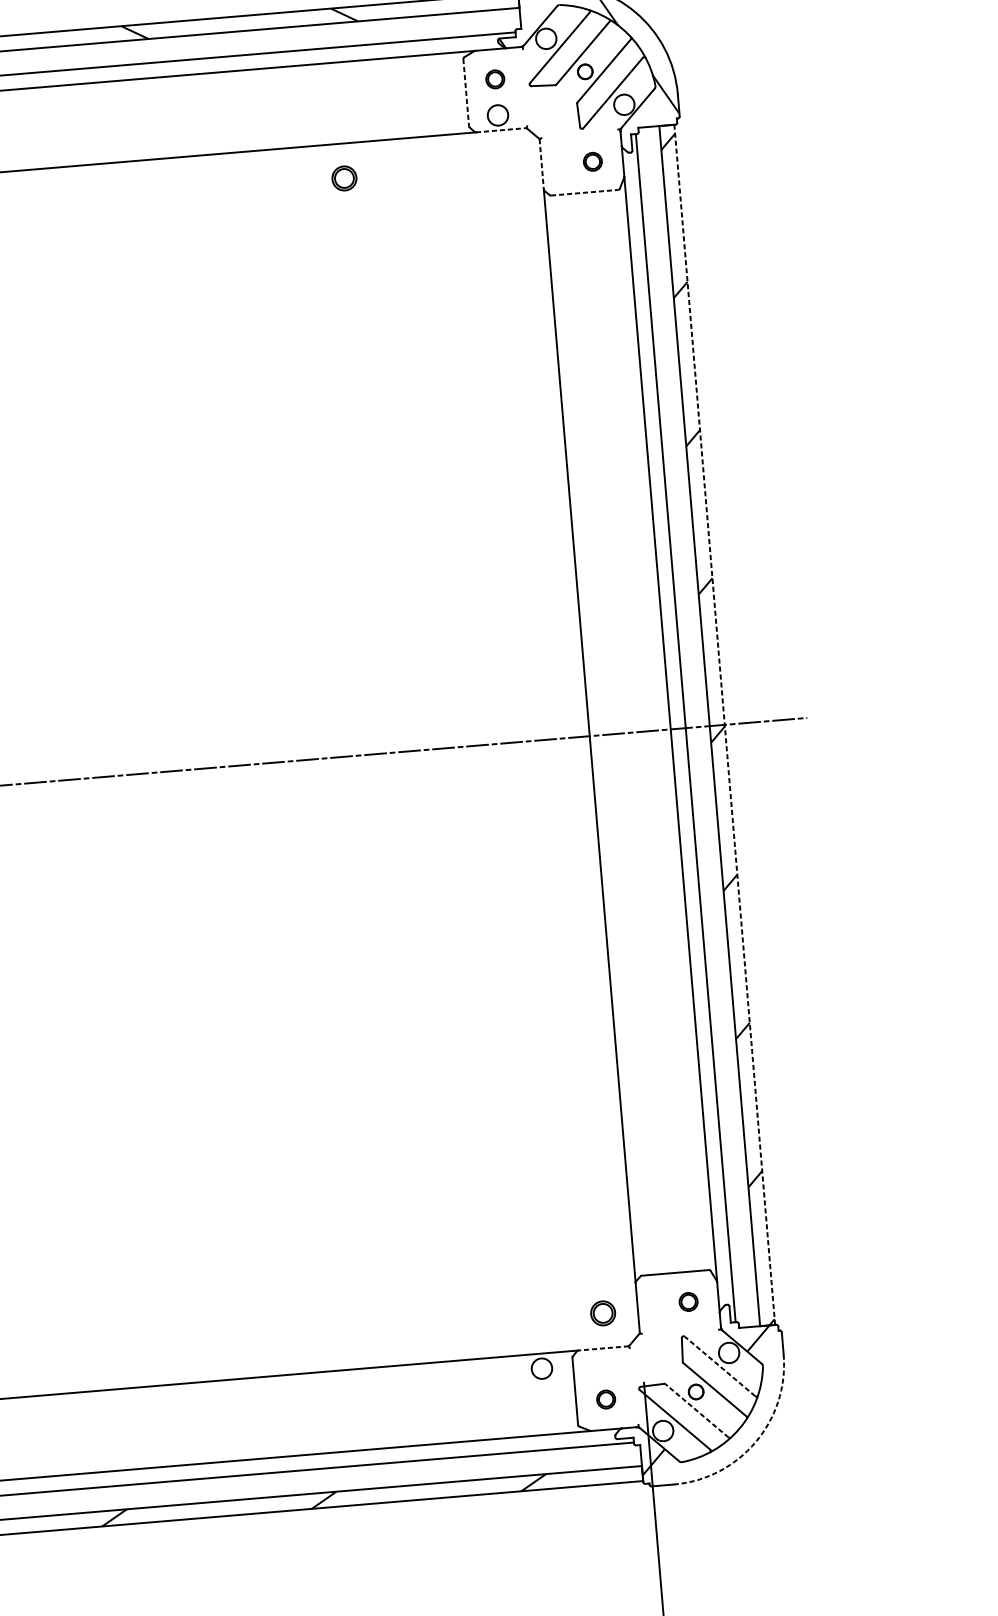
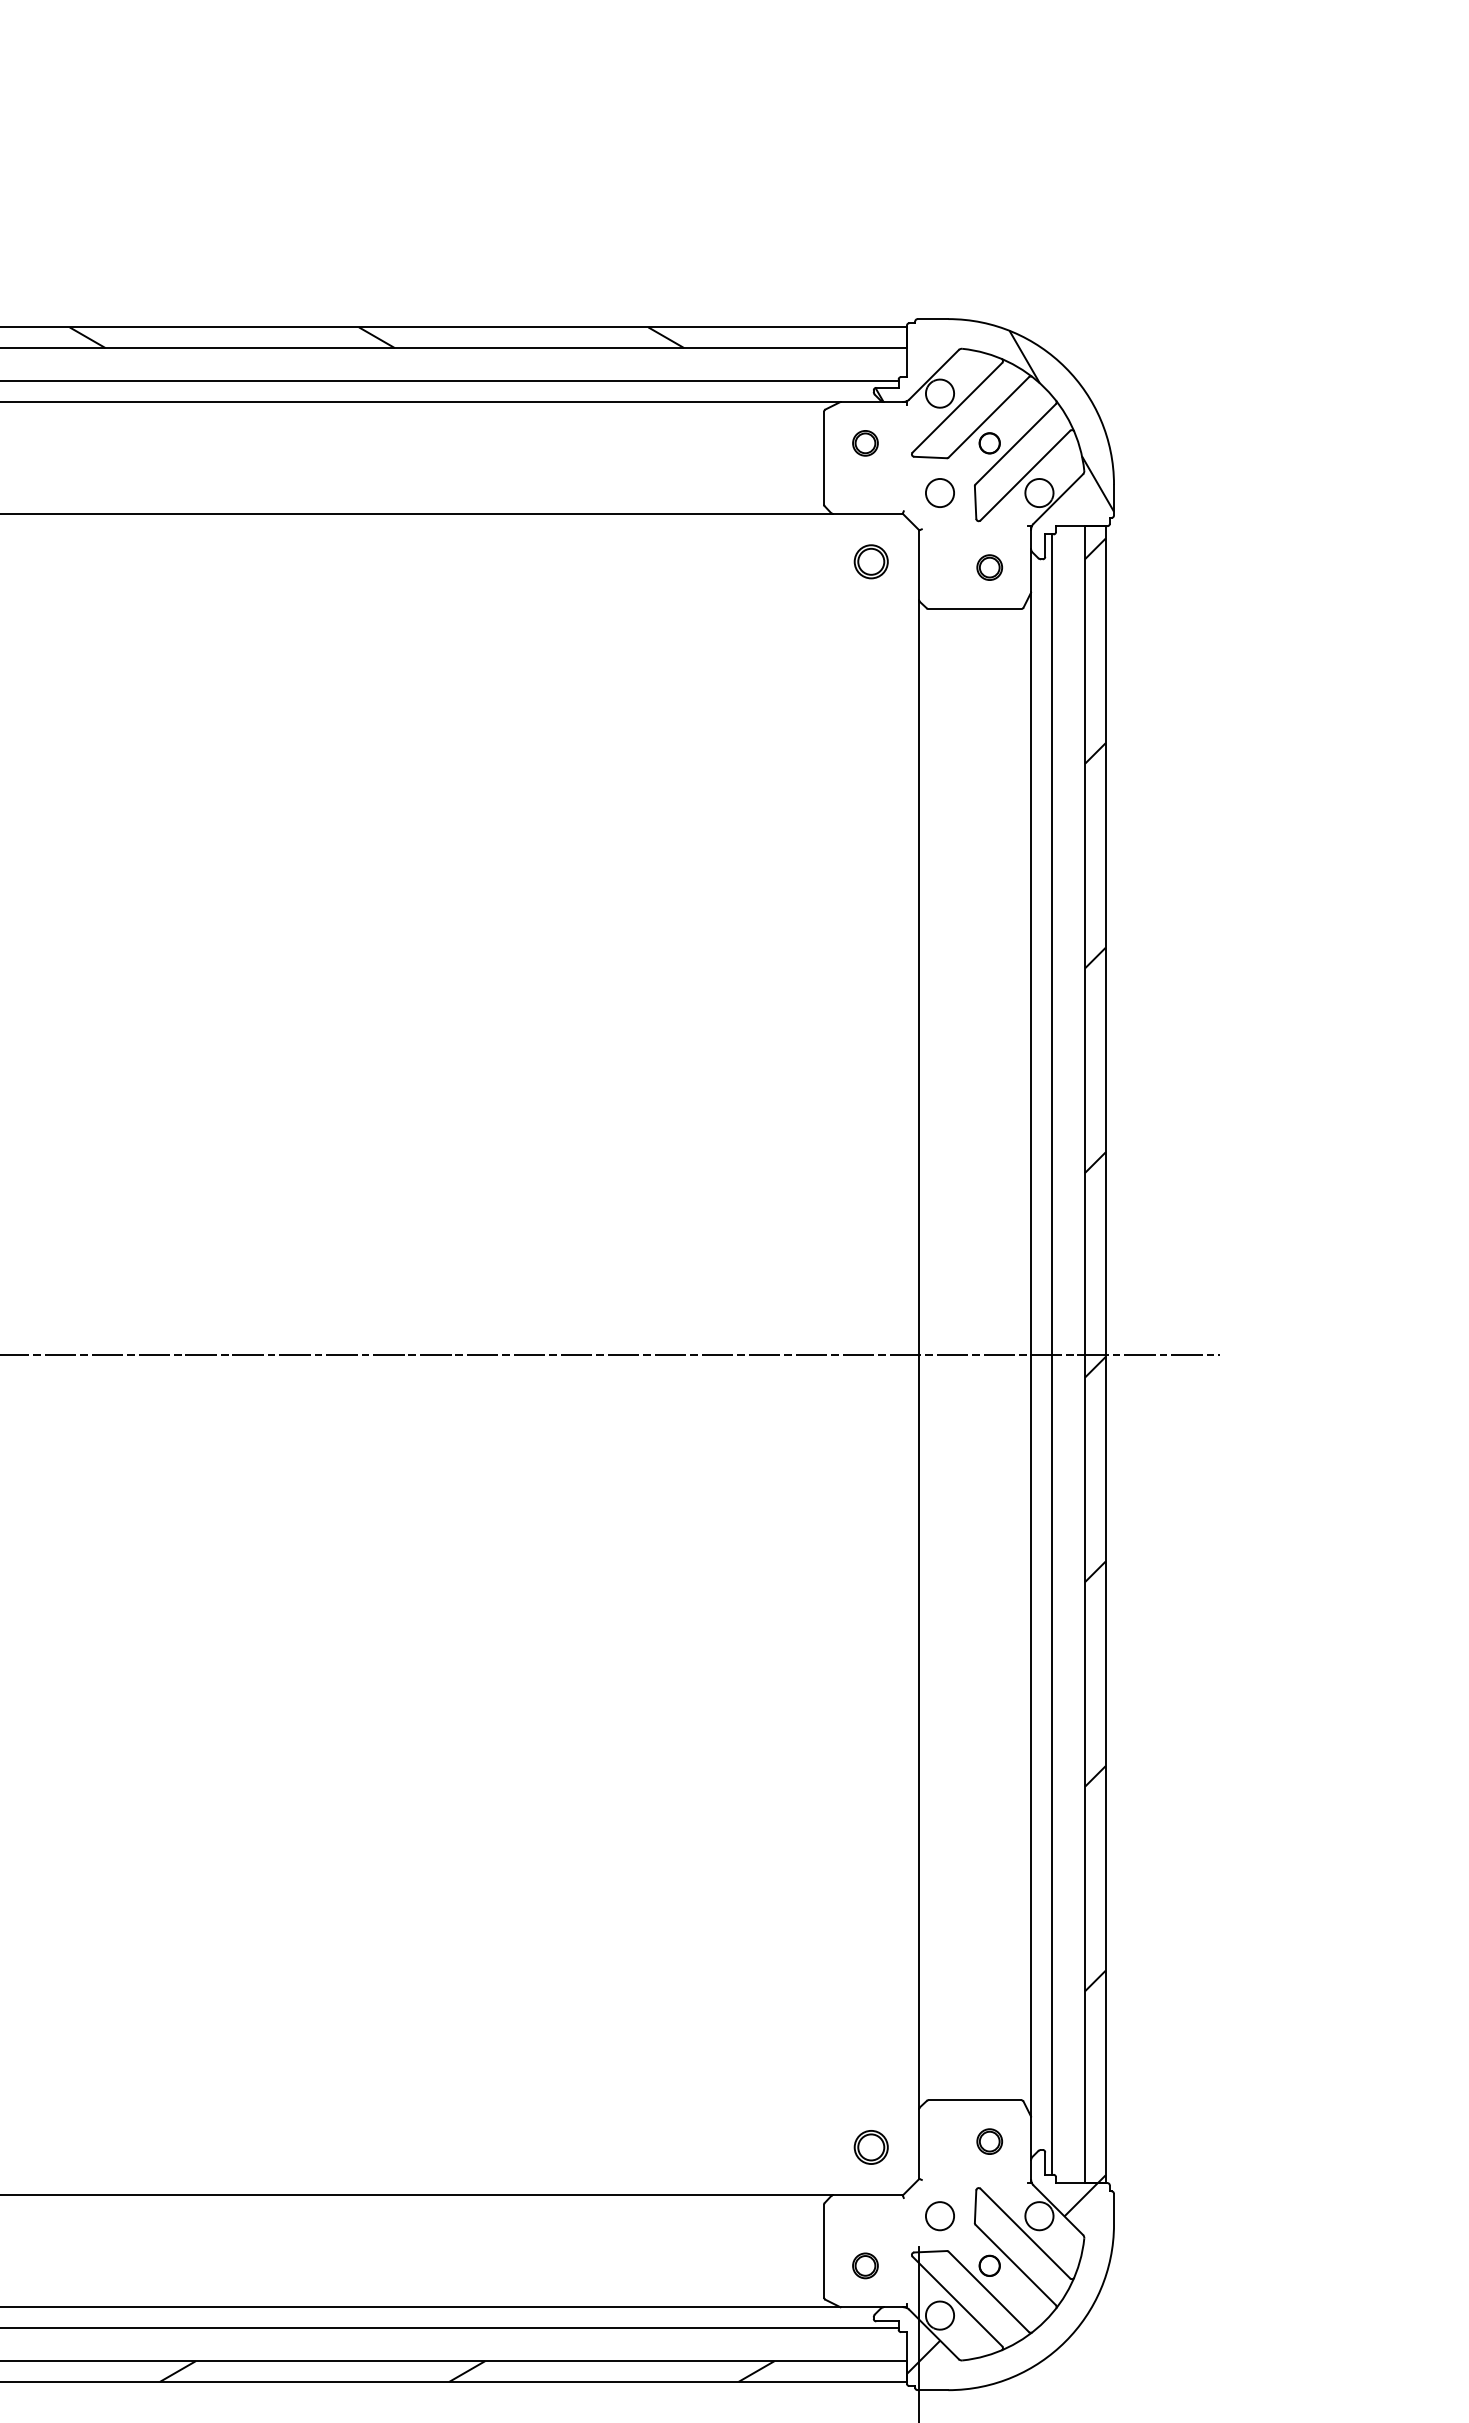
line: (466, 92) -> (824, 458), dashed -> solid
circle: (497, 115) -> (939, 492), moved
line: (501, 130) -> (867, 513), dashed -> solid
line: (541, 164) -> (919, 565), dashed -> solid
part: (343, 178) -> (870, 561), moved
line: (585, 193) -> (975, 609), dashed -> solid
line: (724, 724) -> (1105, 1354), dashed -> solid
line: (603, 1348) -> (867, 2195), dashed -> solid
line: (720, 1366) -> (1025, 2233), dashed -> solid
circle: (541, 1368) -> (939, 2216), moved
line: (696, 1410) -> (988, 2291), dashed -> solid
arc: (755, 1442) -> (1065, 2341), dashed -> solid

